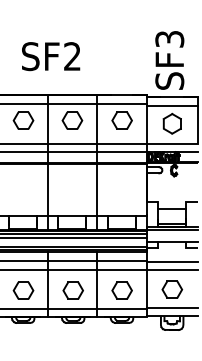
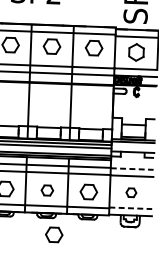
line: (172, 261) -> (132, 168), solid -> dashed
part: (172, 289) -> (131, 192), size x0.6
part: (72, 290) -> (46, 190), size x0.7
line: (172, 307) -> (130, 207), solid -> dashed
part: (82, 342) -> (53, 234), added

